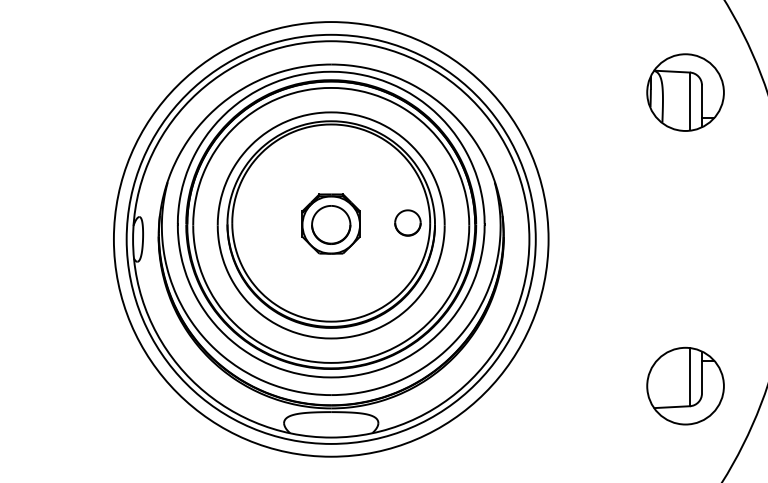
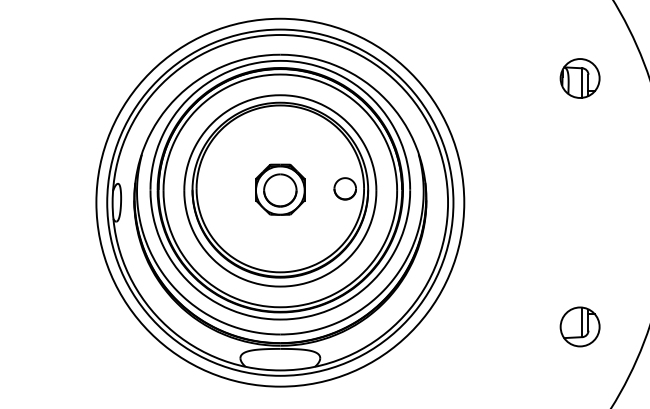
part: (684, 92) -> (579, 78), size x0.6
part: (684, 385) -> (579, 326), size x0.6

